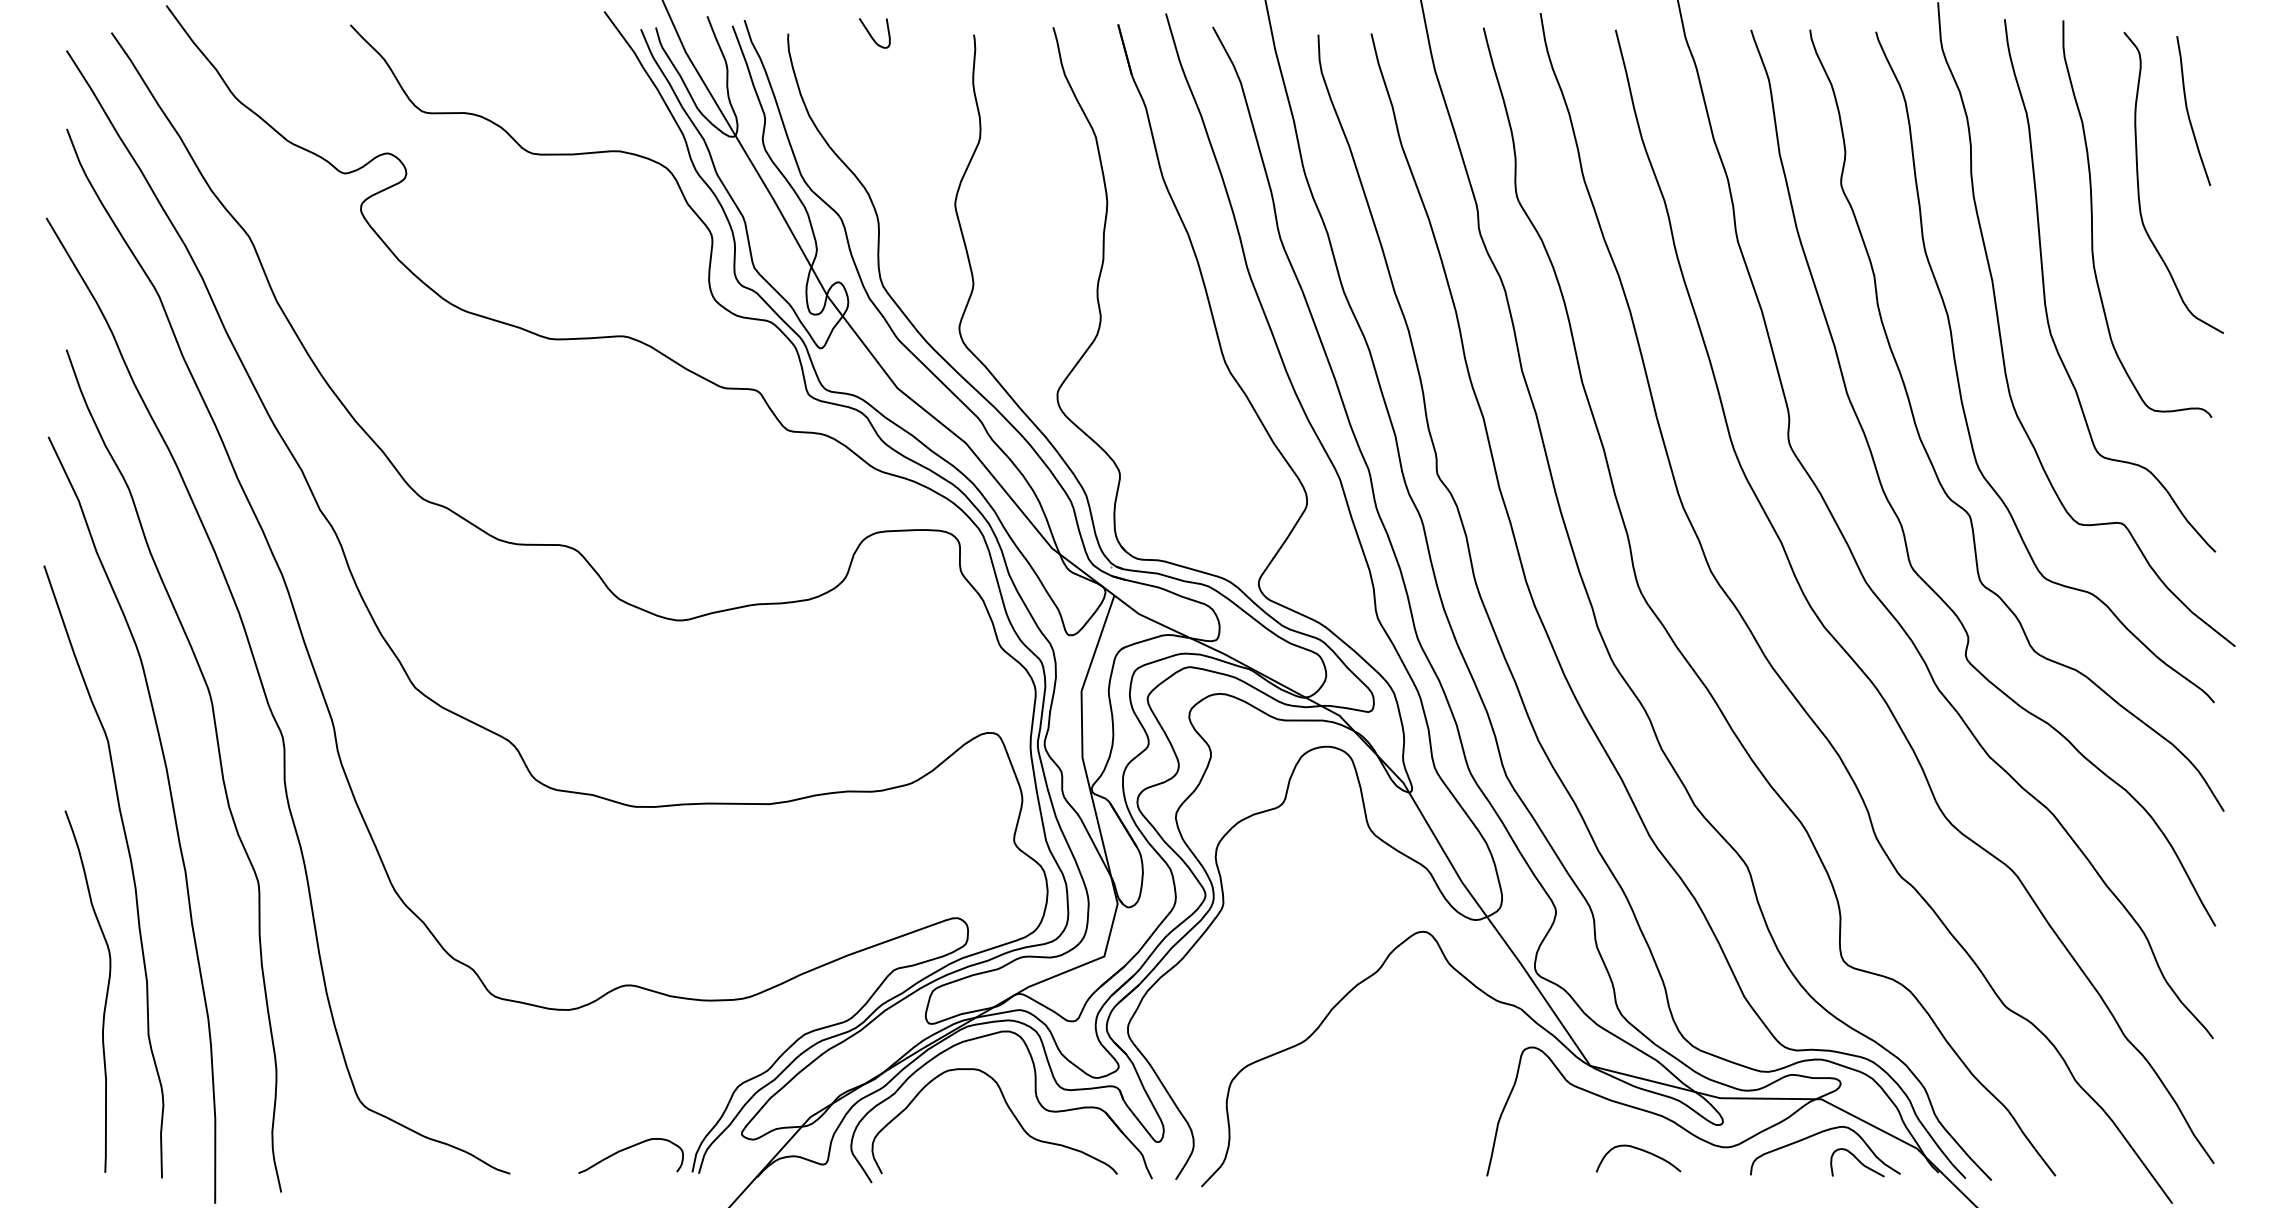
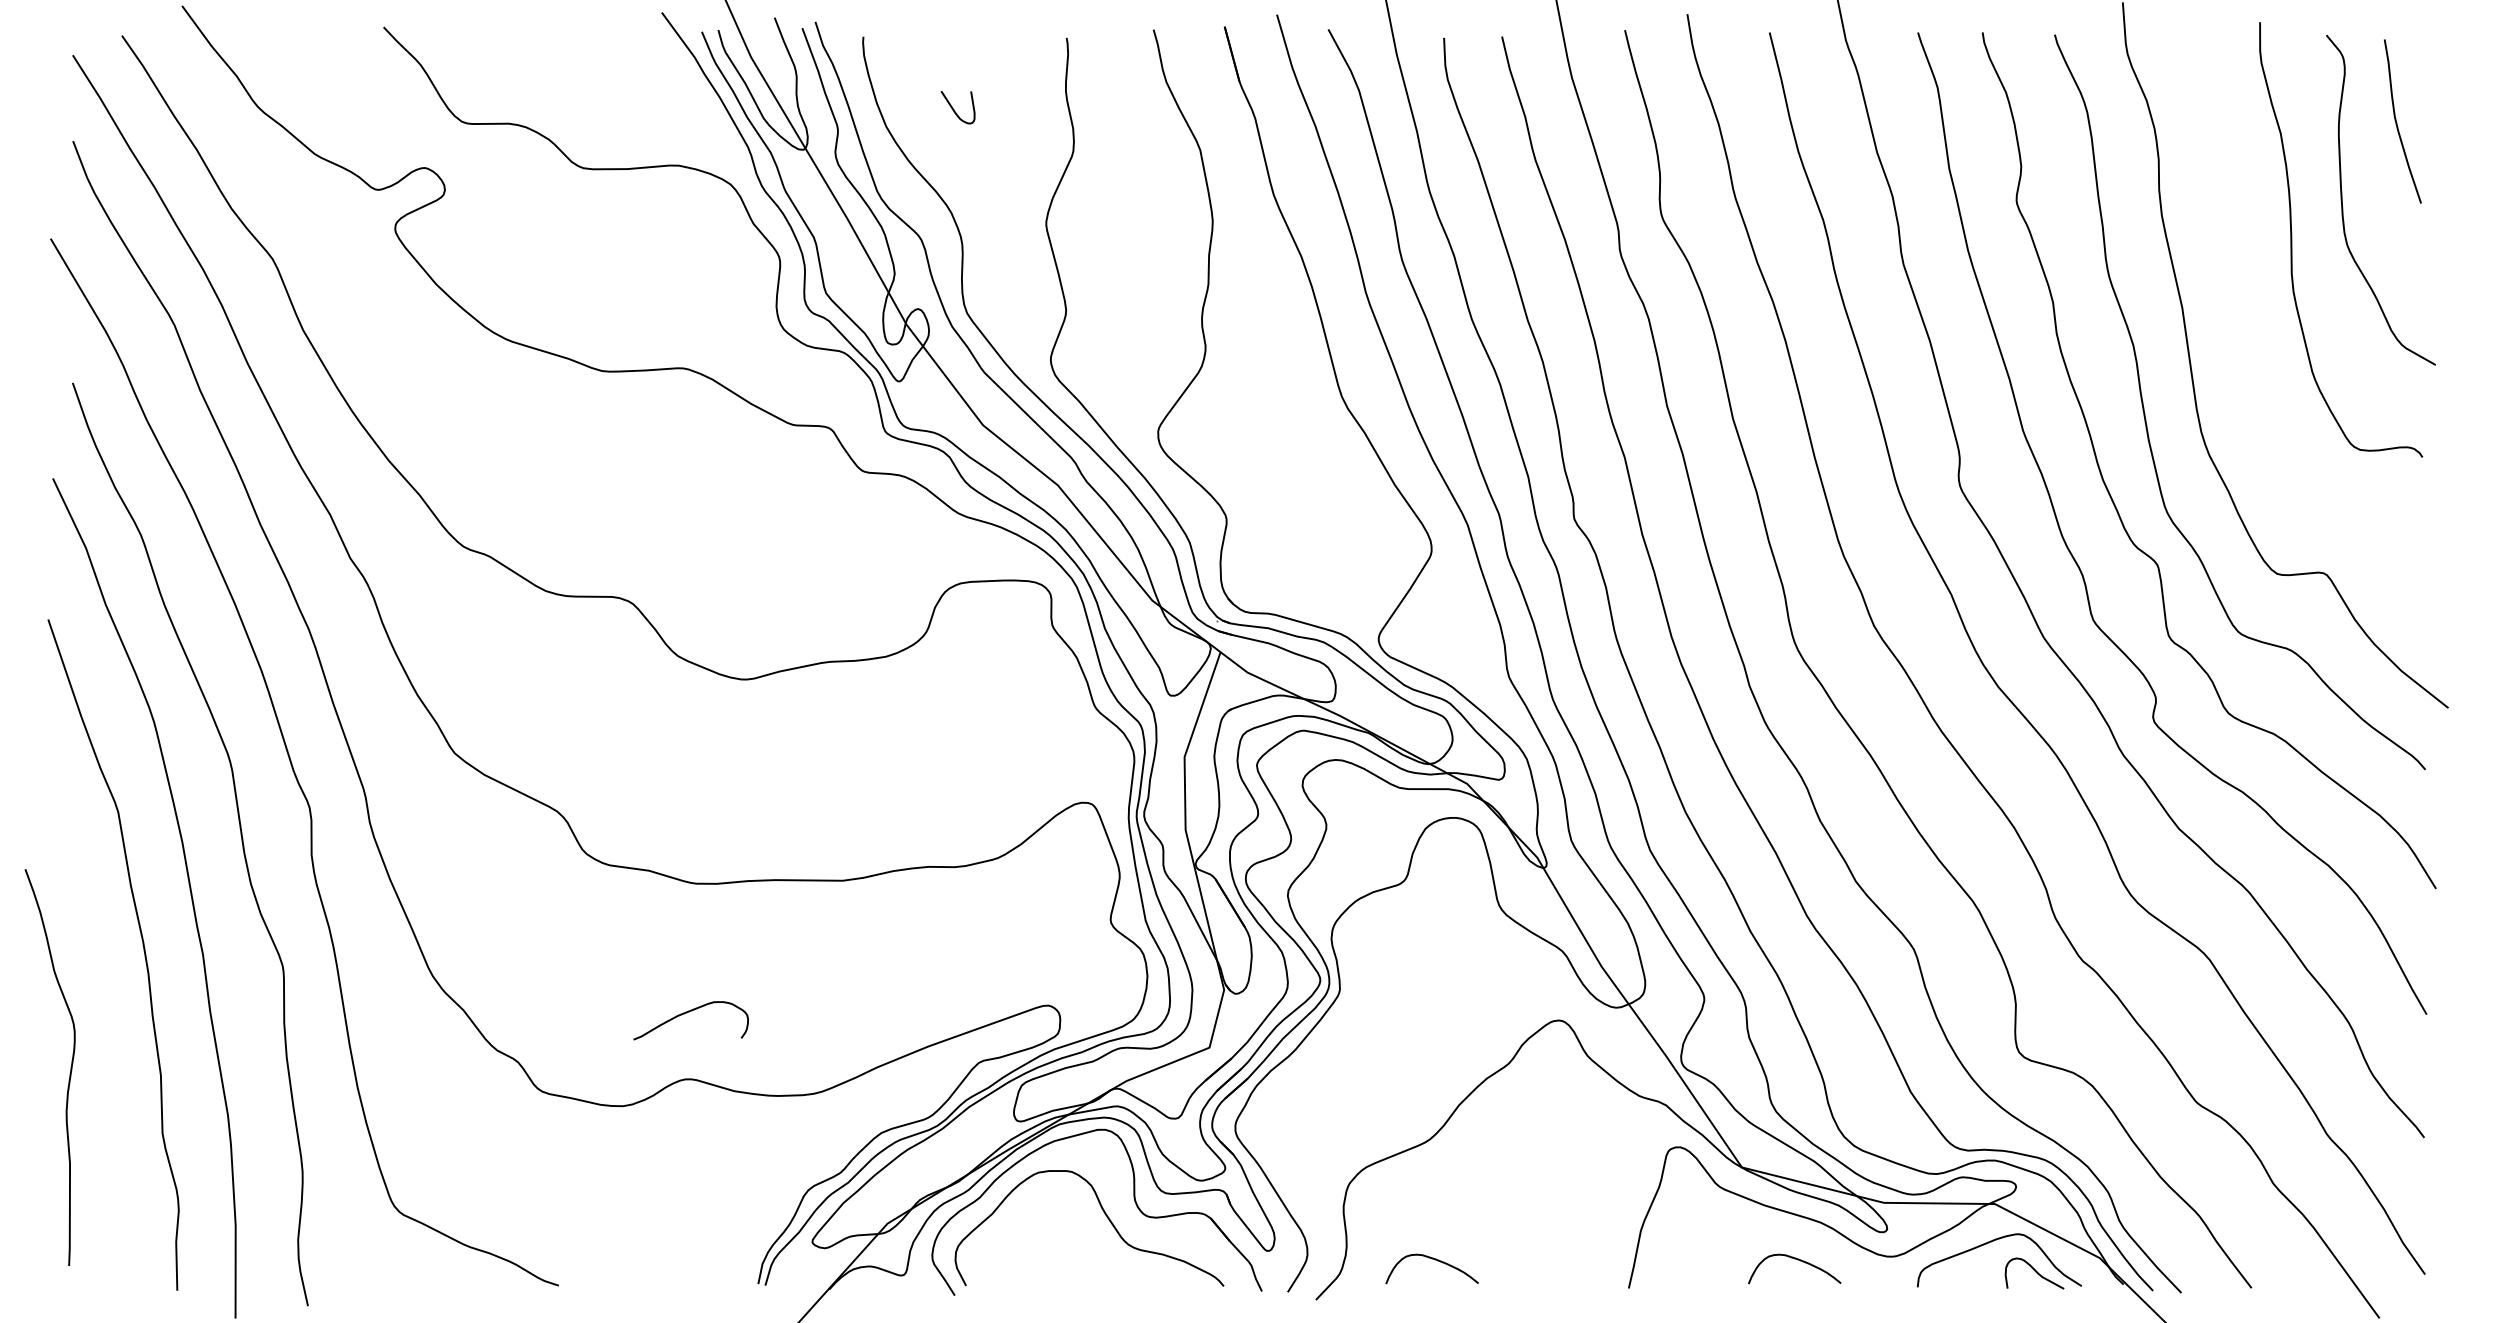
curve: (871, 35) -> (954, 109), moved
curve: (2045, 293) -> (2240, 321), removed
curve: (105, 997) -> (69, 1073), moved
curve: (627, 1149) -> (687, 1013), moved
curve: (1308, 1150) -> (1433, 1260), added

